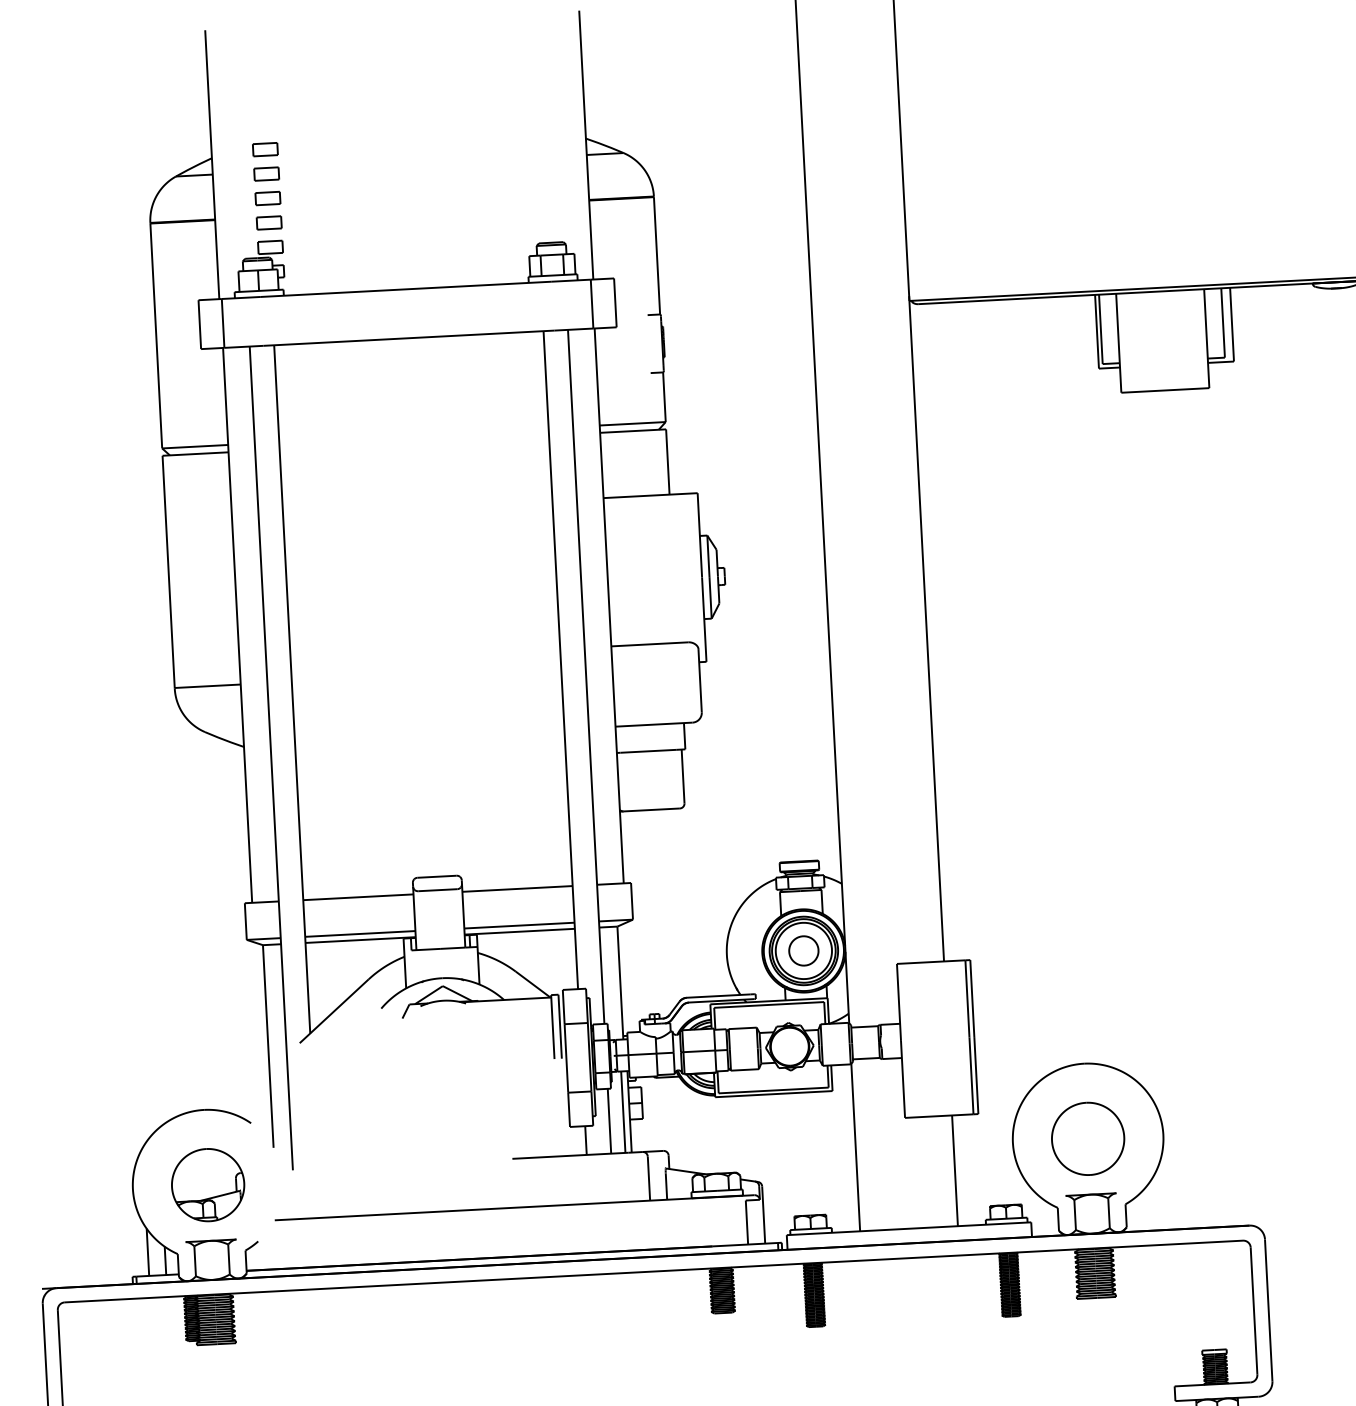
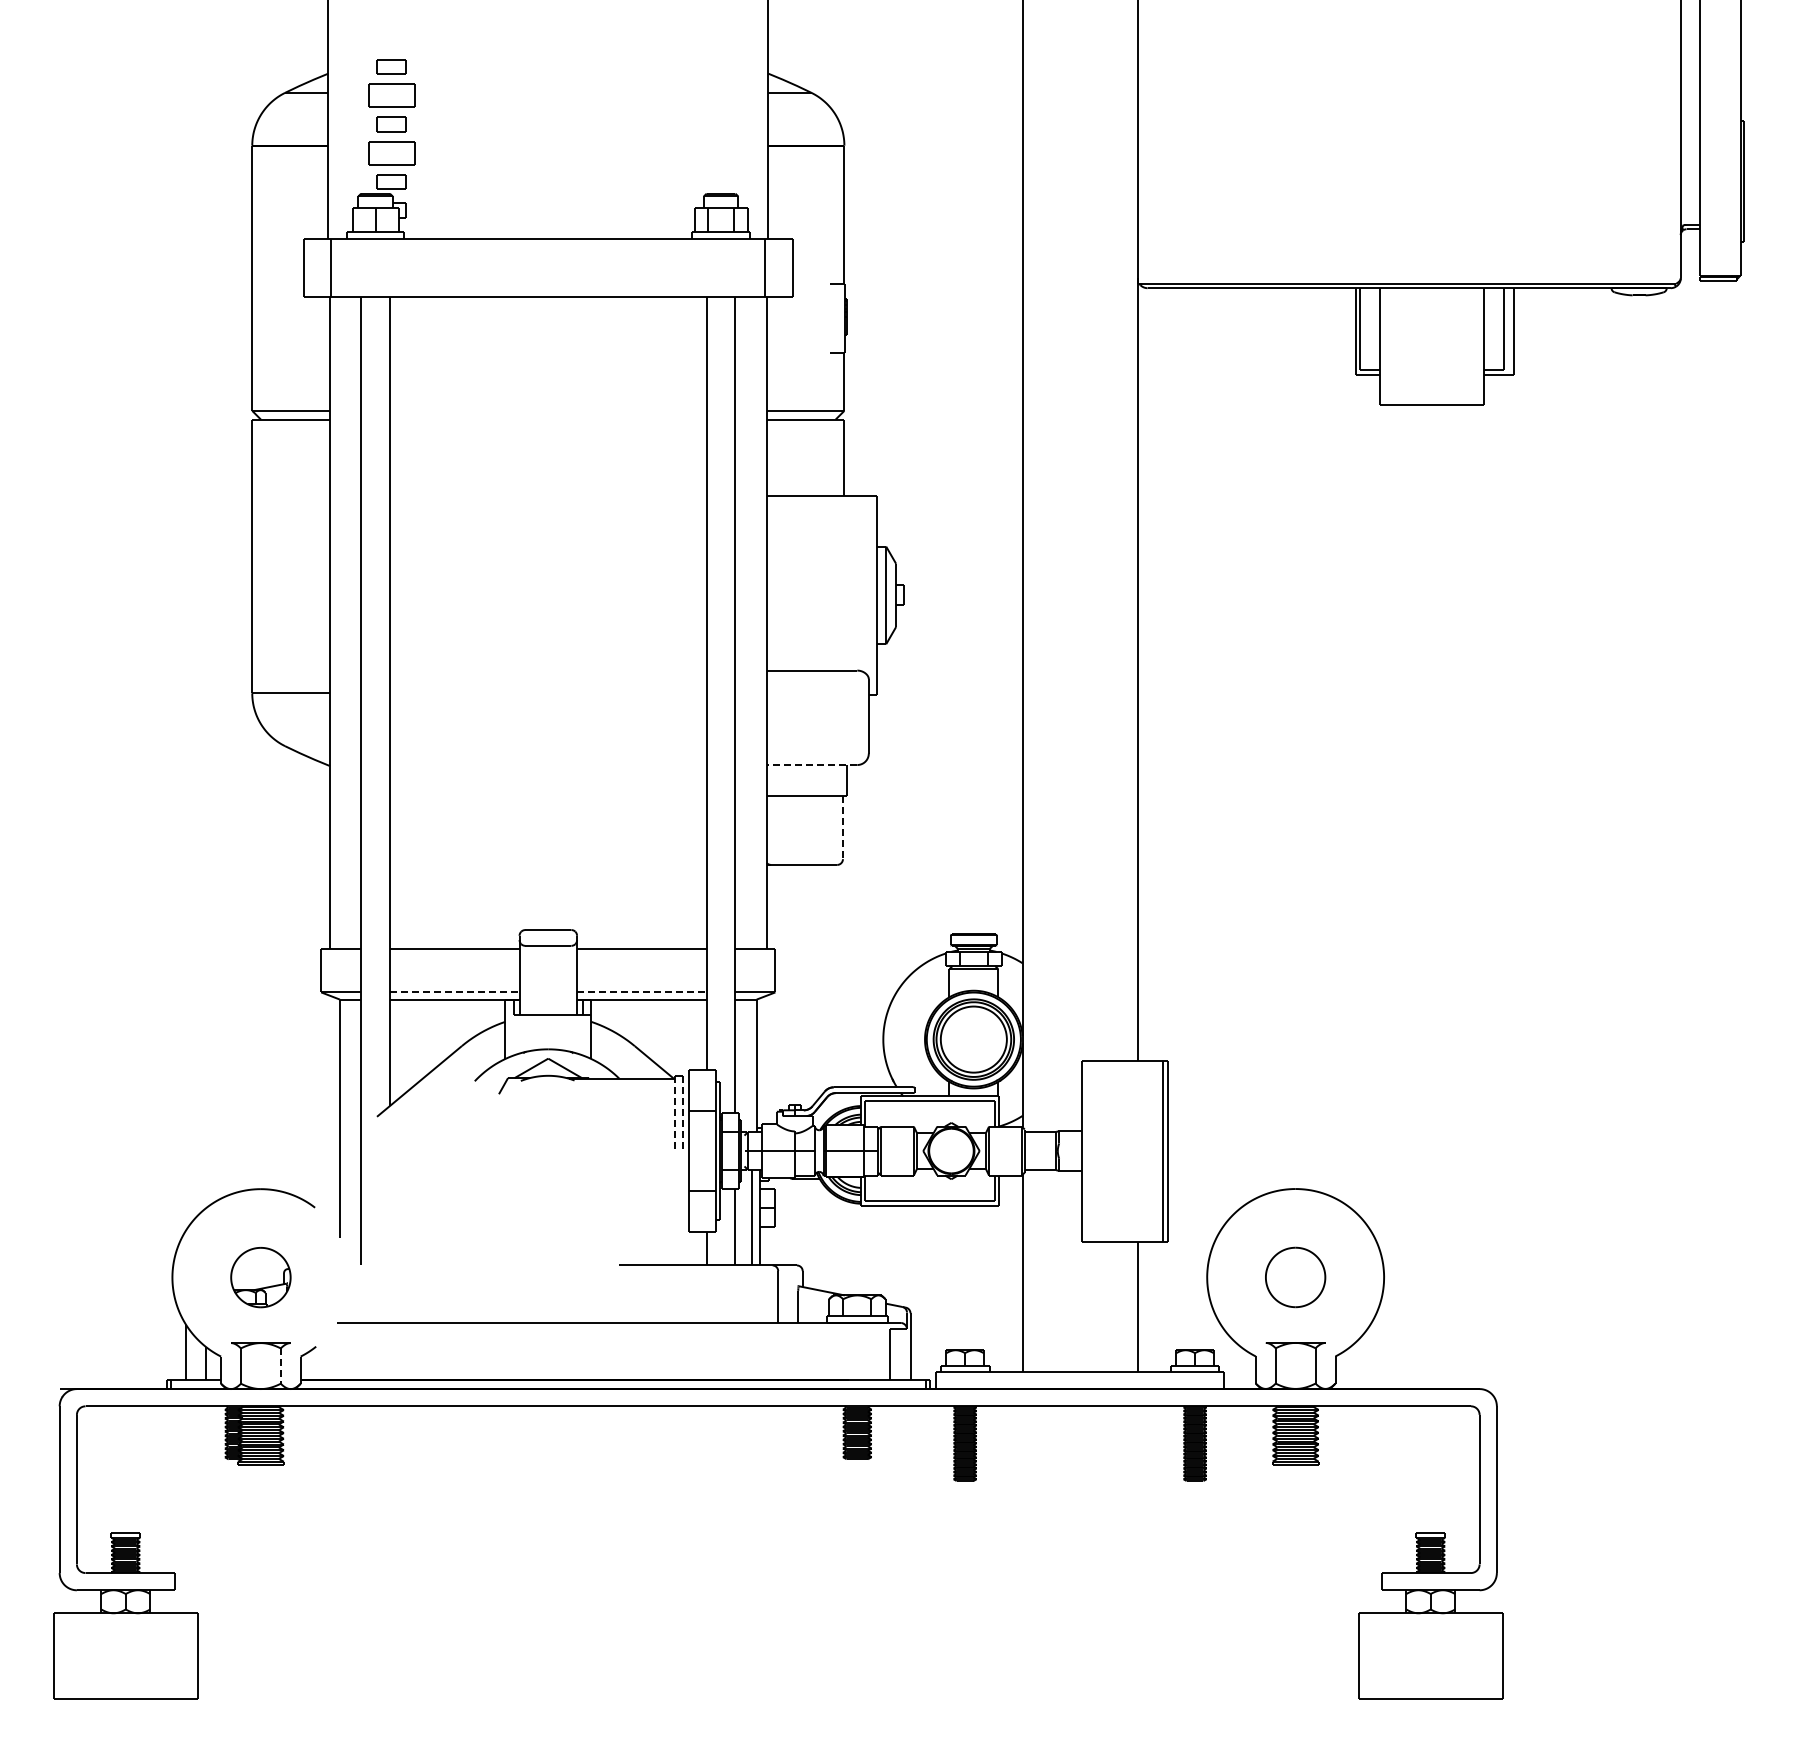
part: (266, 174) -> (391, 95), size x1.6
part: (269, 222) -> (391, 152), size x1.6
line: (653, 725) -> (811, 765), solid -> dashed
line: (682, 776) -> (842, 827), solid -> dashed
line: (519, 925) -> (641, 992), solid -> dashed
line: (360, 934) -> (454, 992), solid -> dashed
part: (803, 950) -> (973, 1039), removed
line: (560, 1026) -> (683, 1113), solid -> dashed
line: (552, 1027) -> (674, 1113), solid -> dashed
part: (1088, 1138) -> (1295, 1277), size x0.7
part: (207, 1185) -> (260, 1277), size x0.7
line: (228, 1259) -> (280, 1366), solid -> dashed

